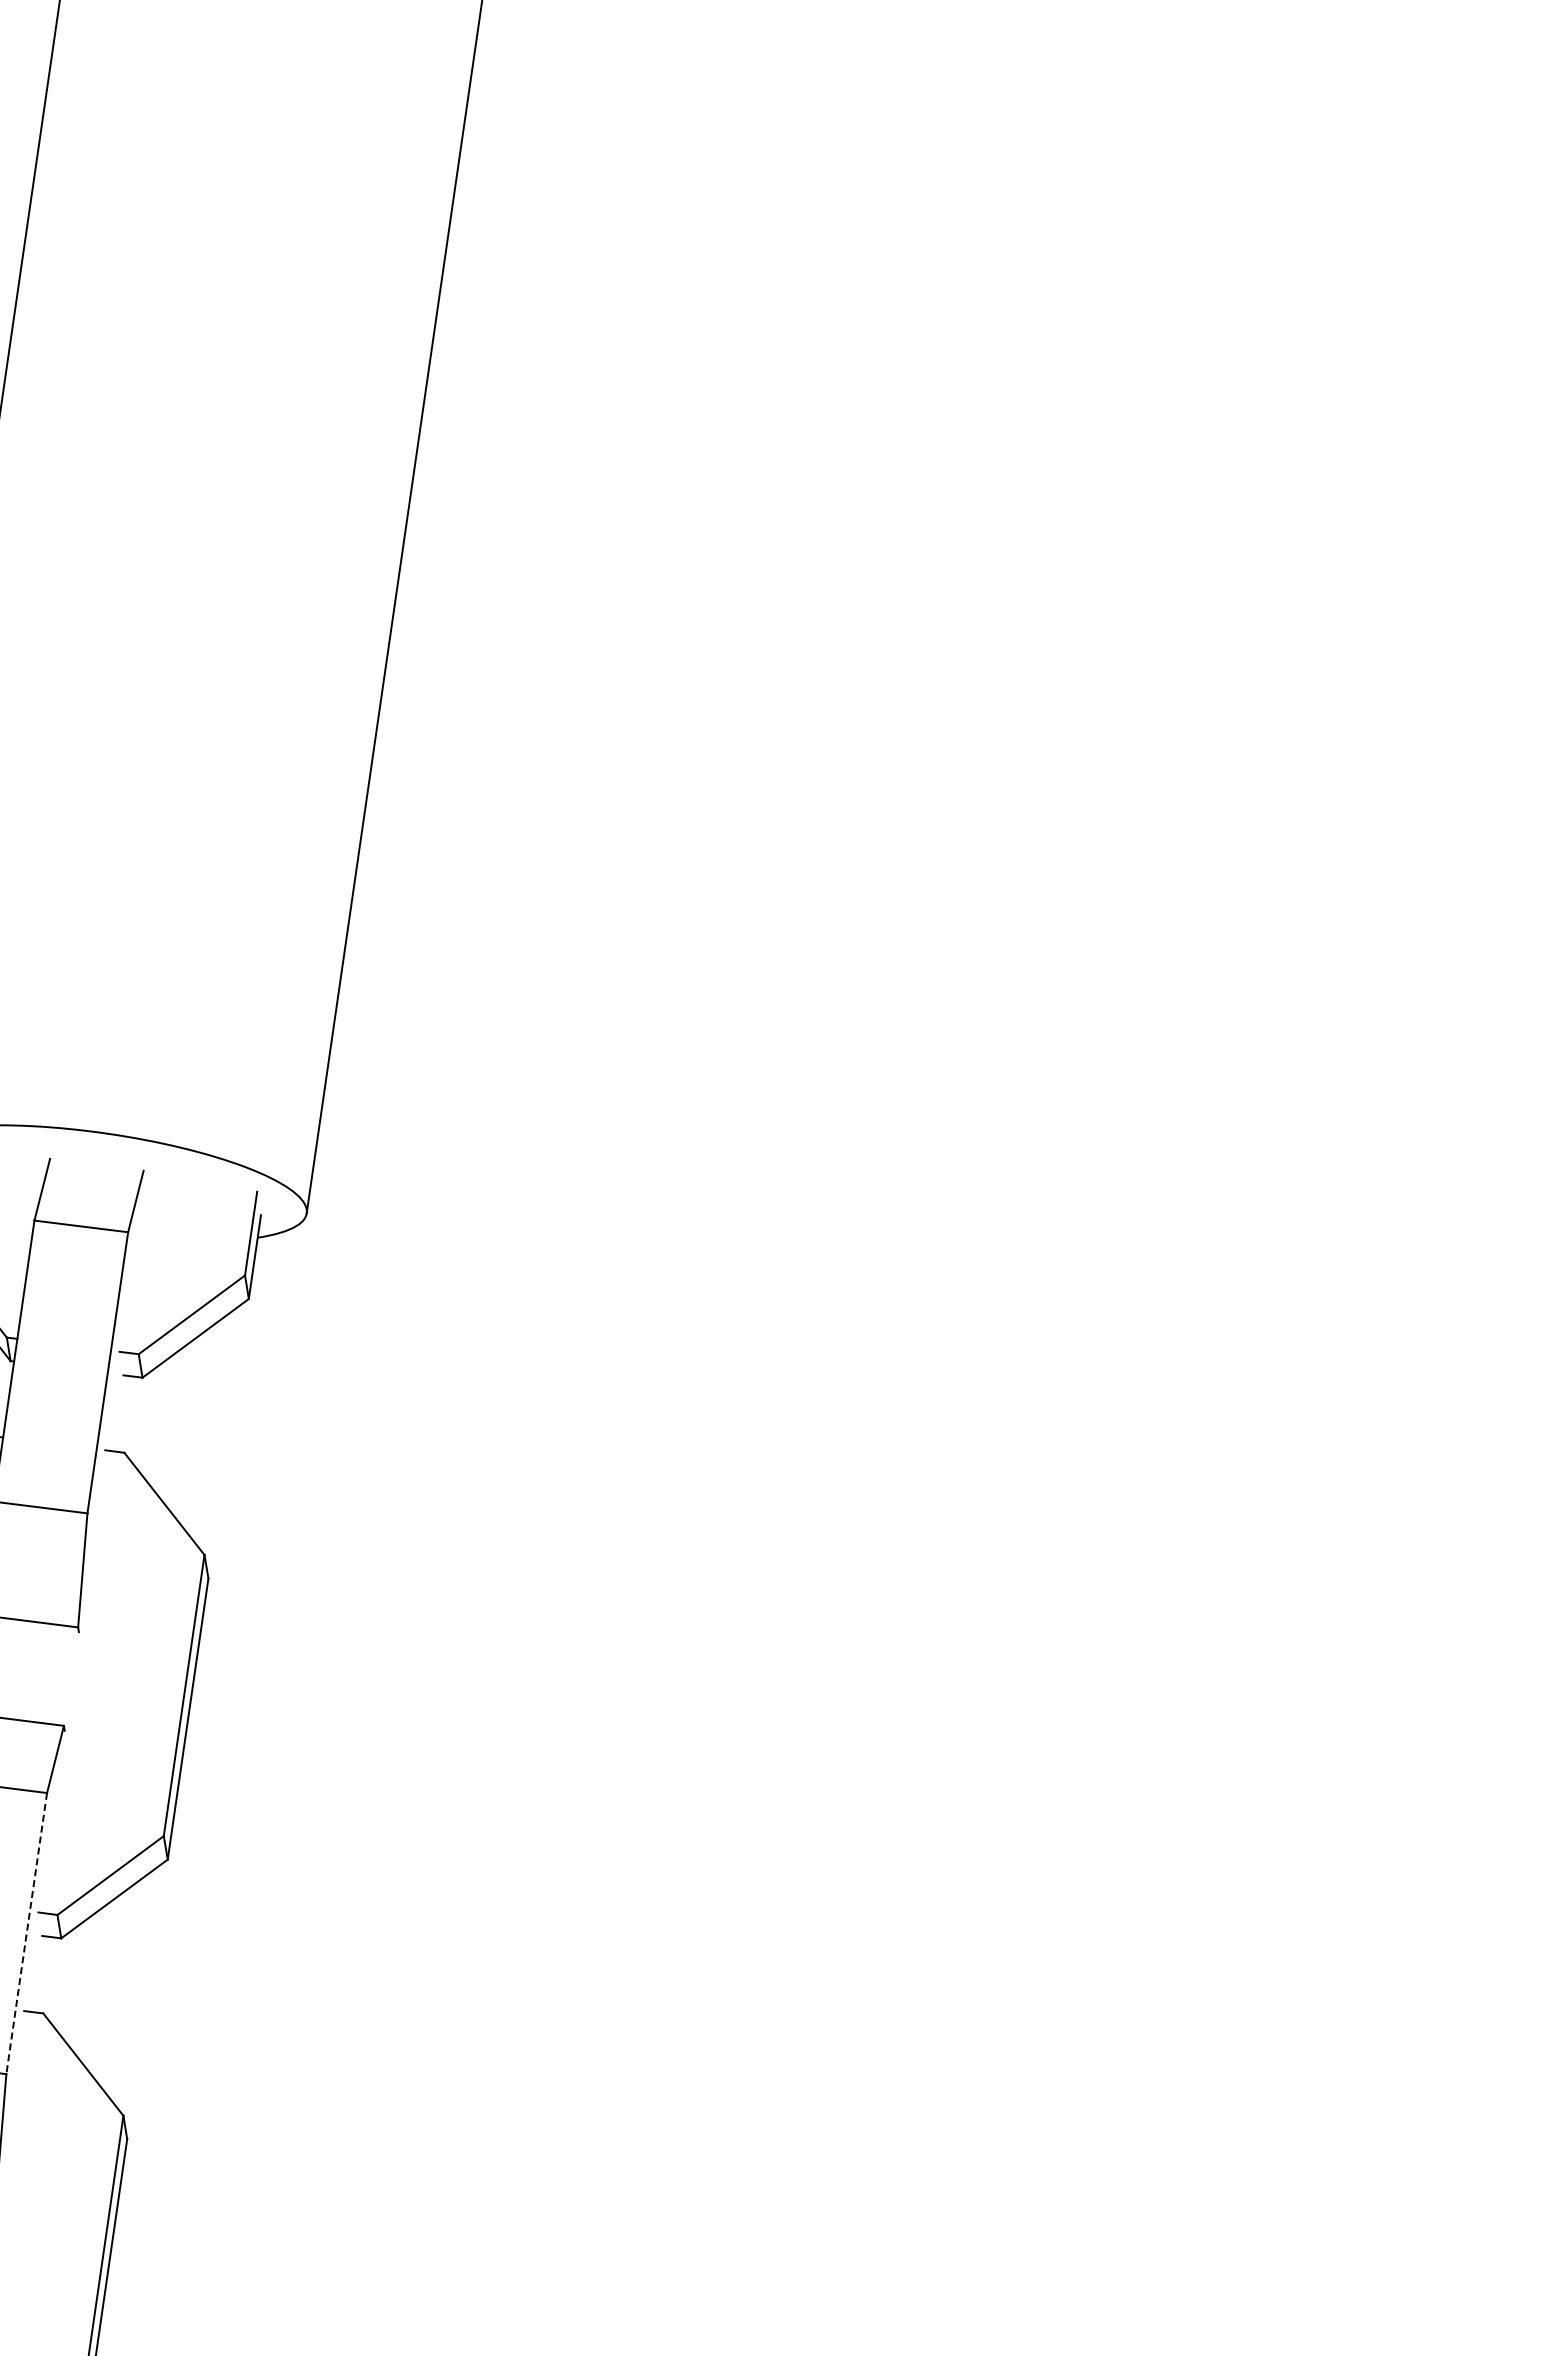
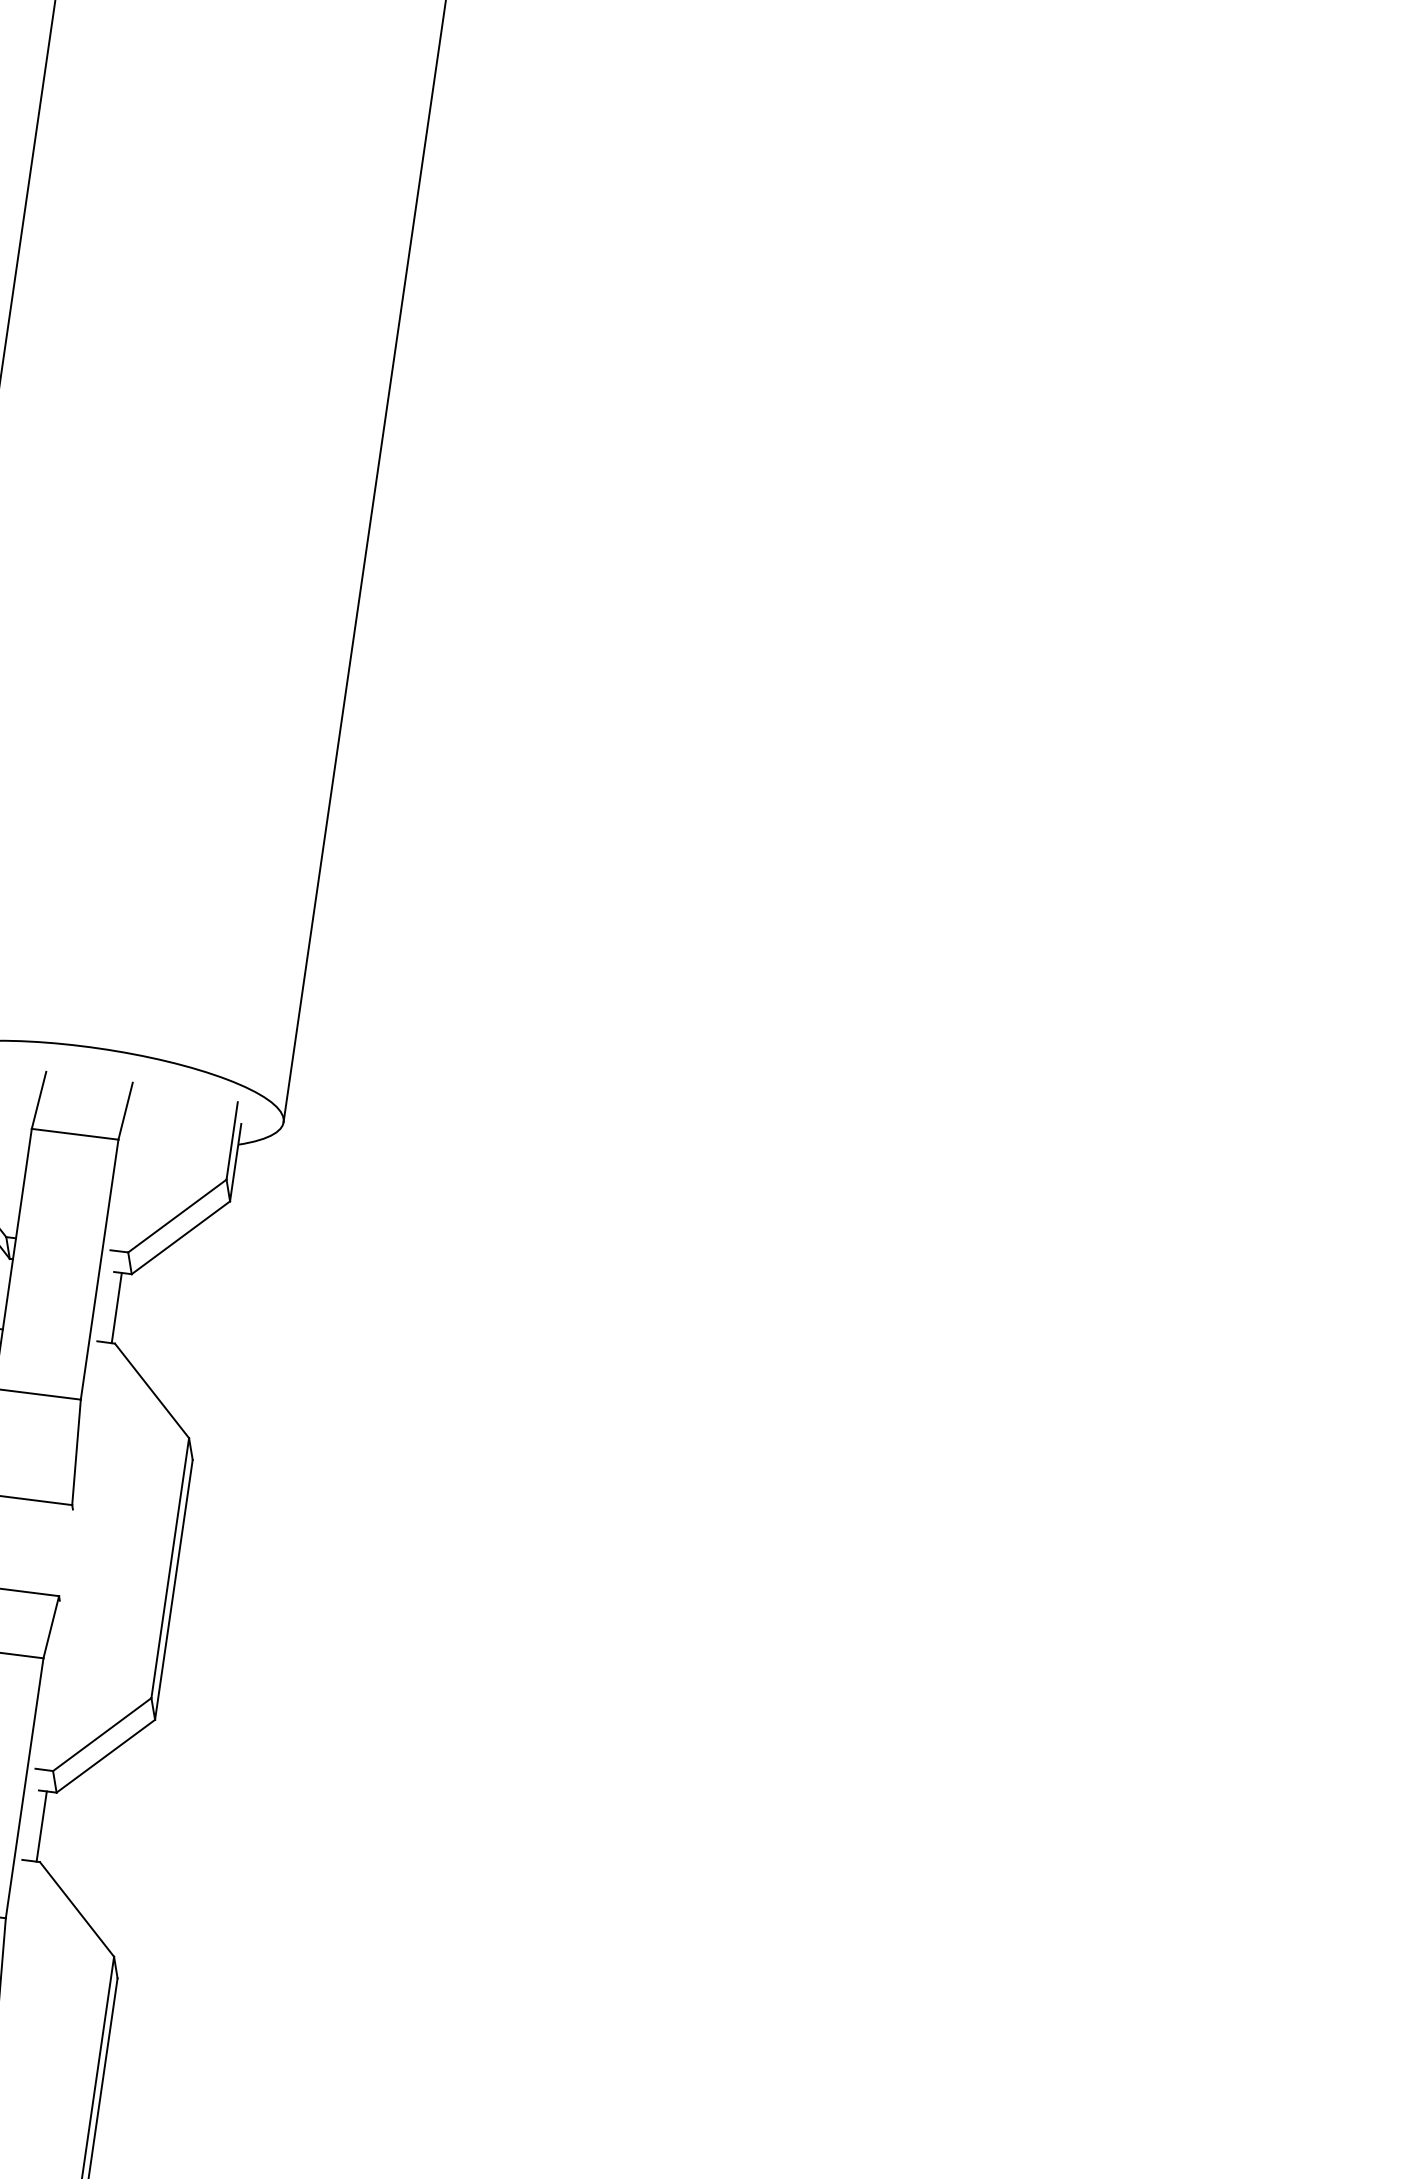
line: (125, 1414) -> (116, 1308), added
line: (26, 1934) -> (24, 1789), dashed -> solid
line: (44, 1974) -> (41, 1826), added

